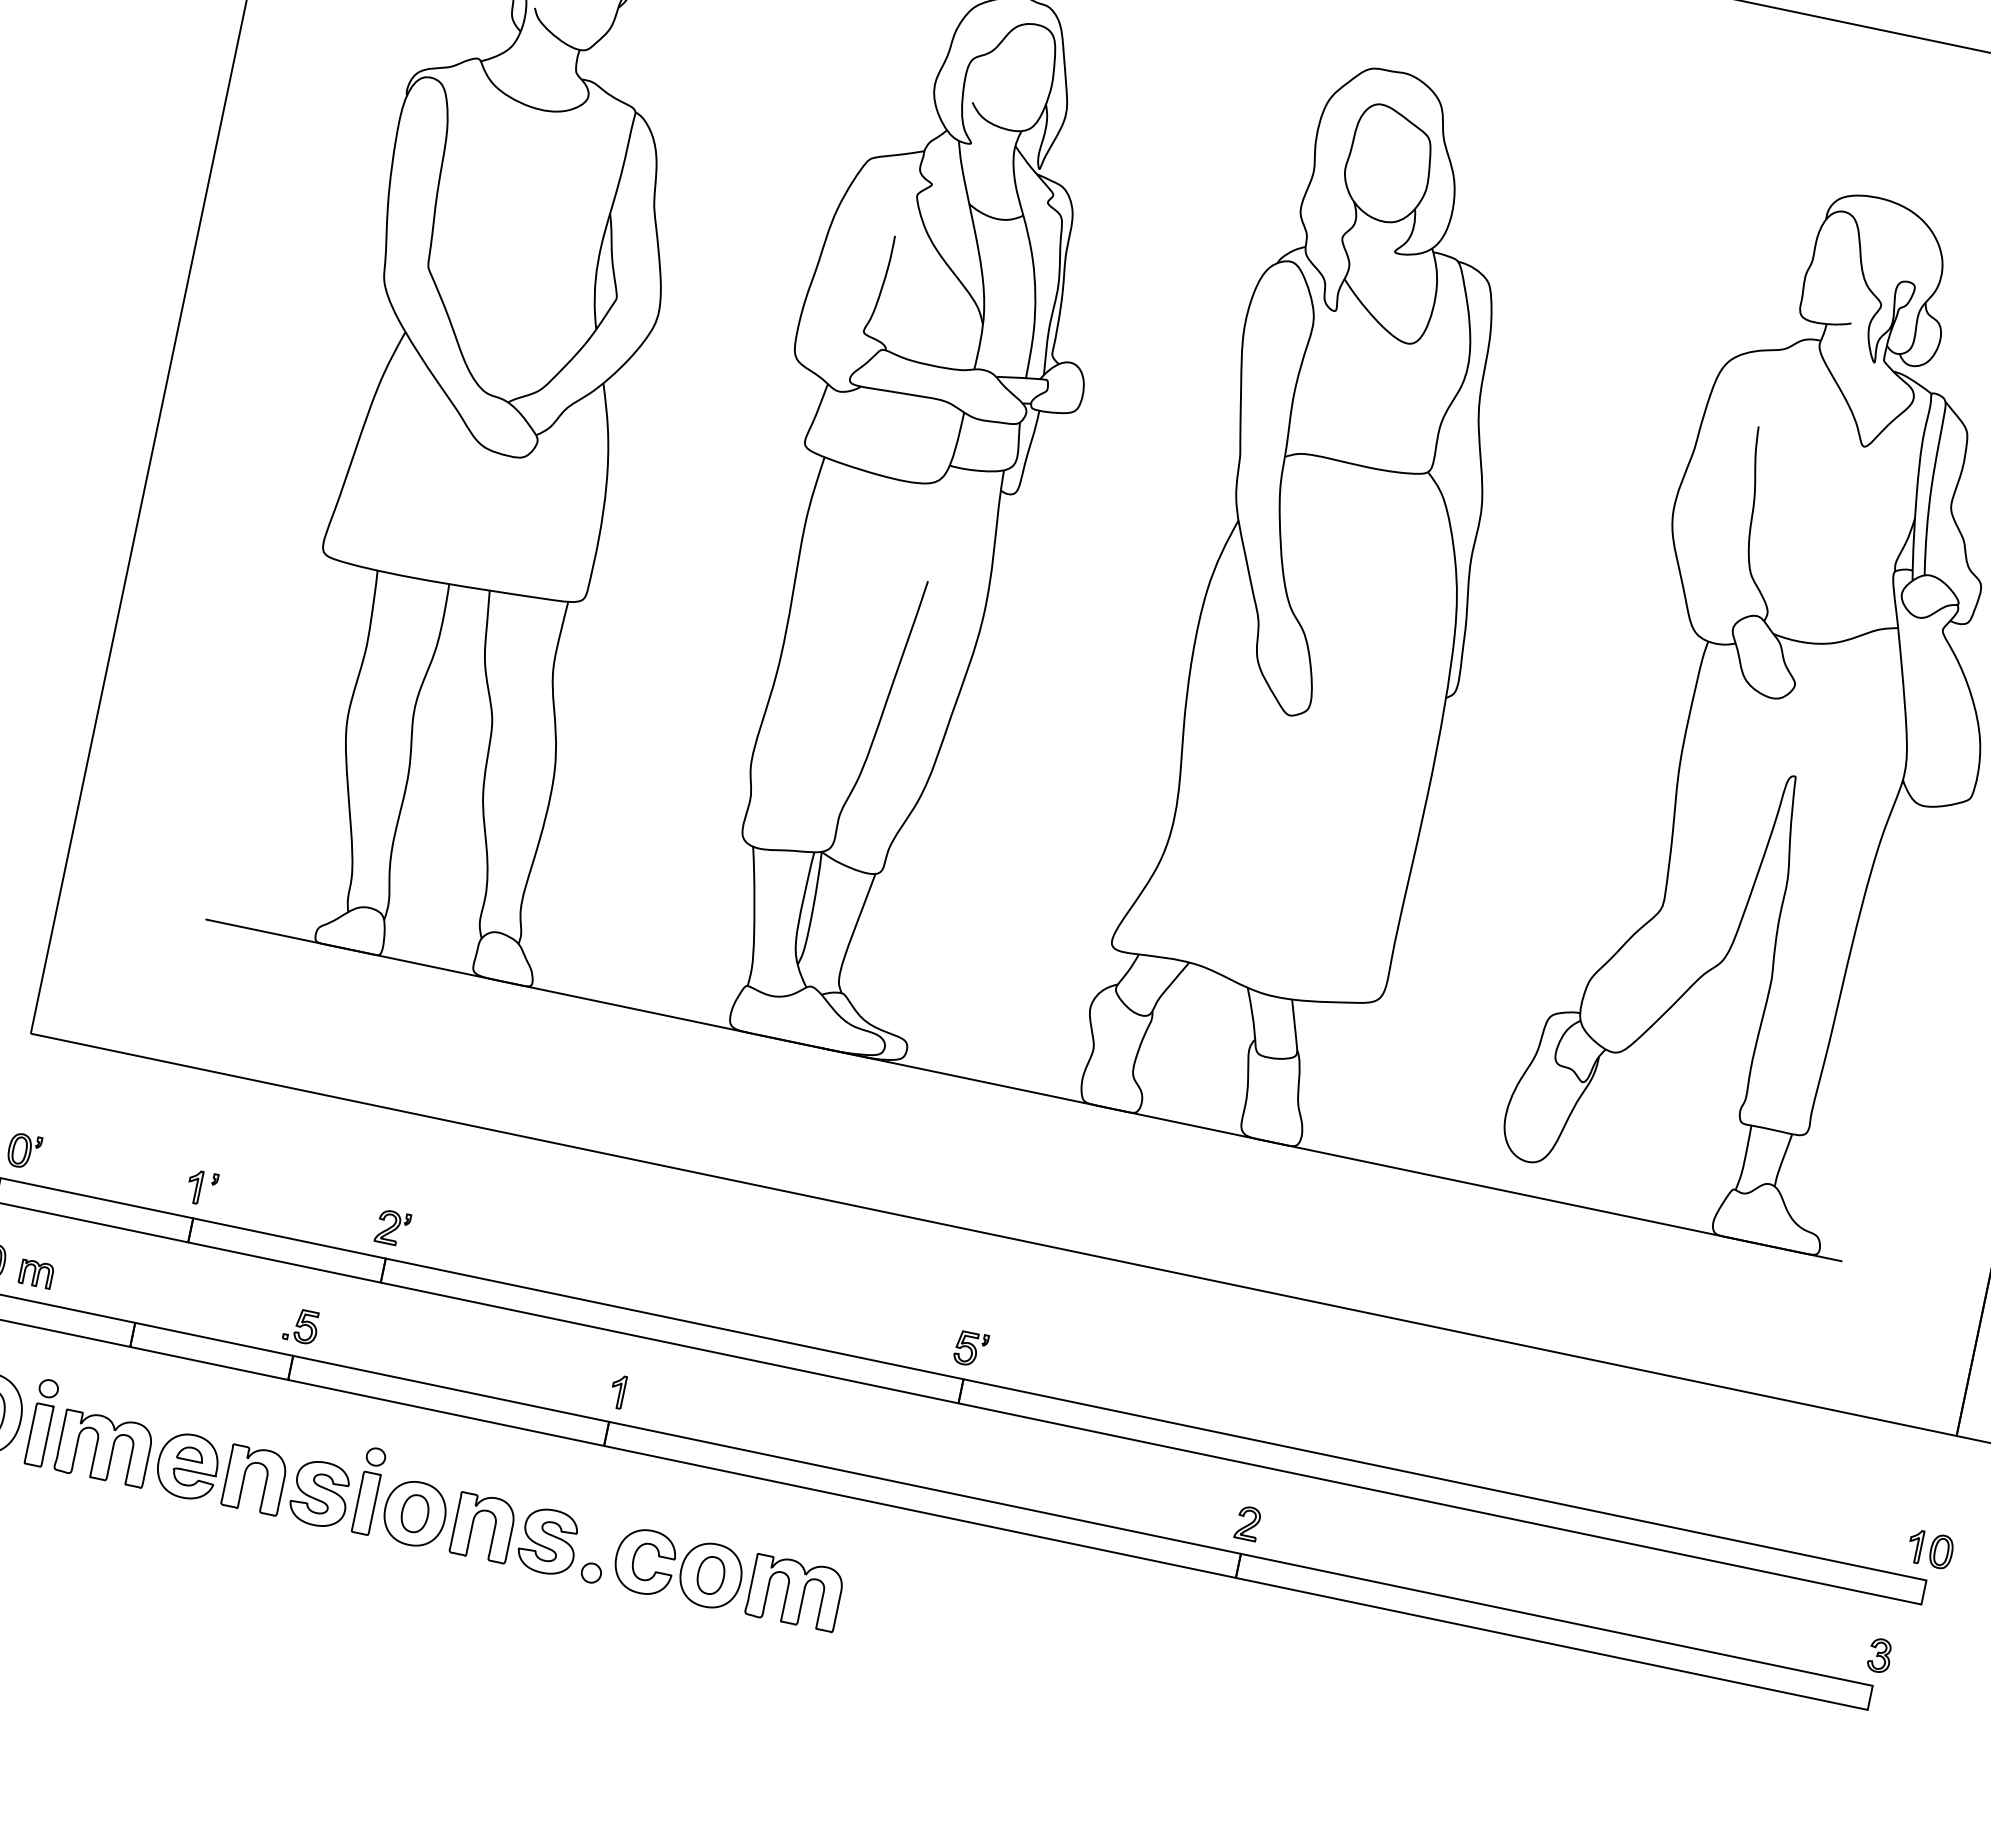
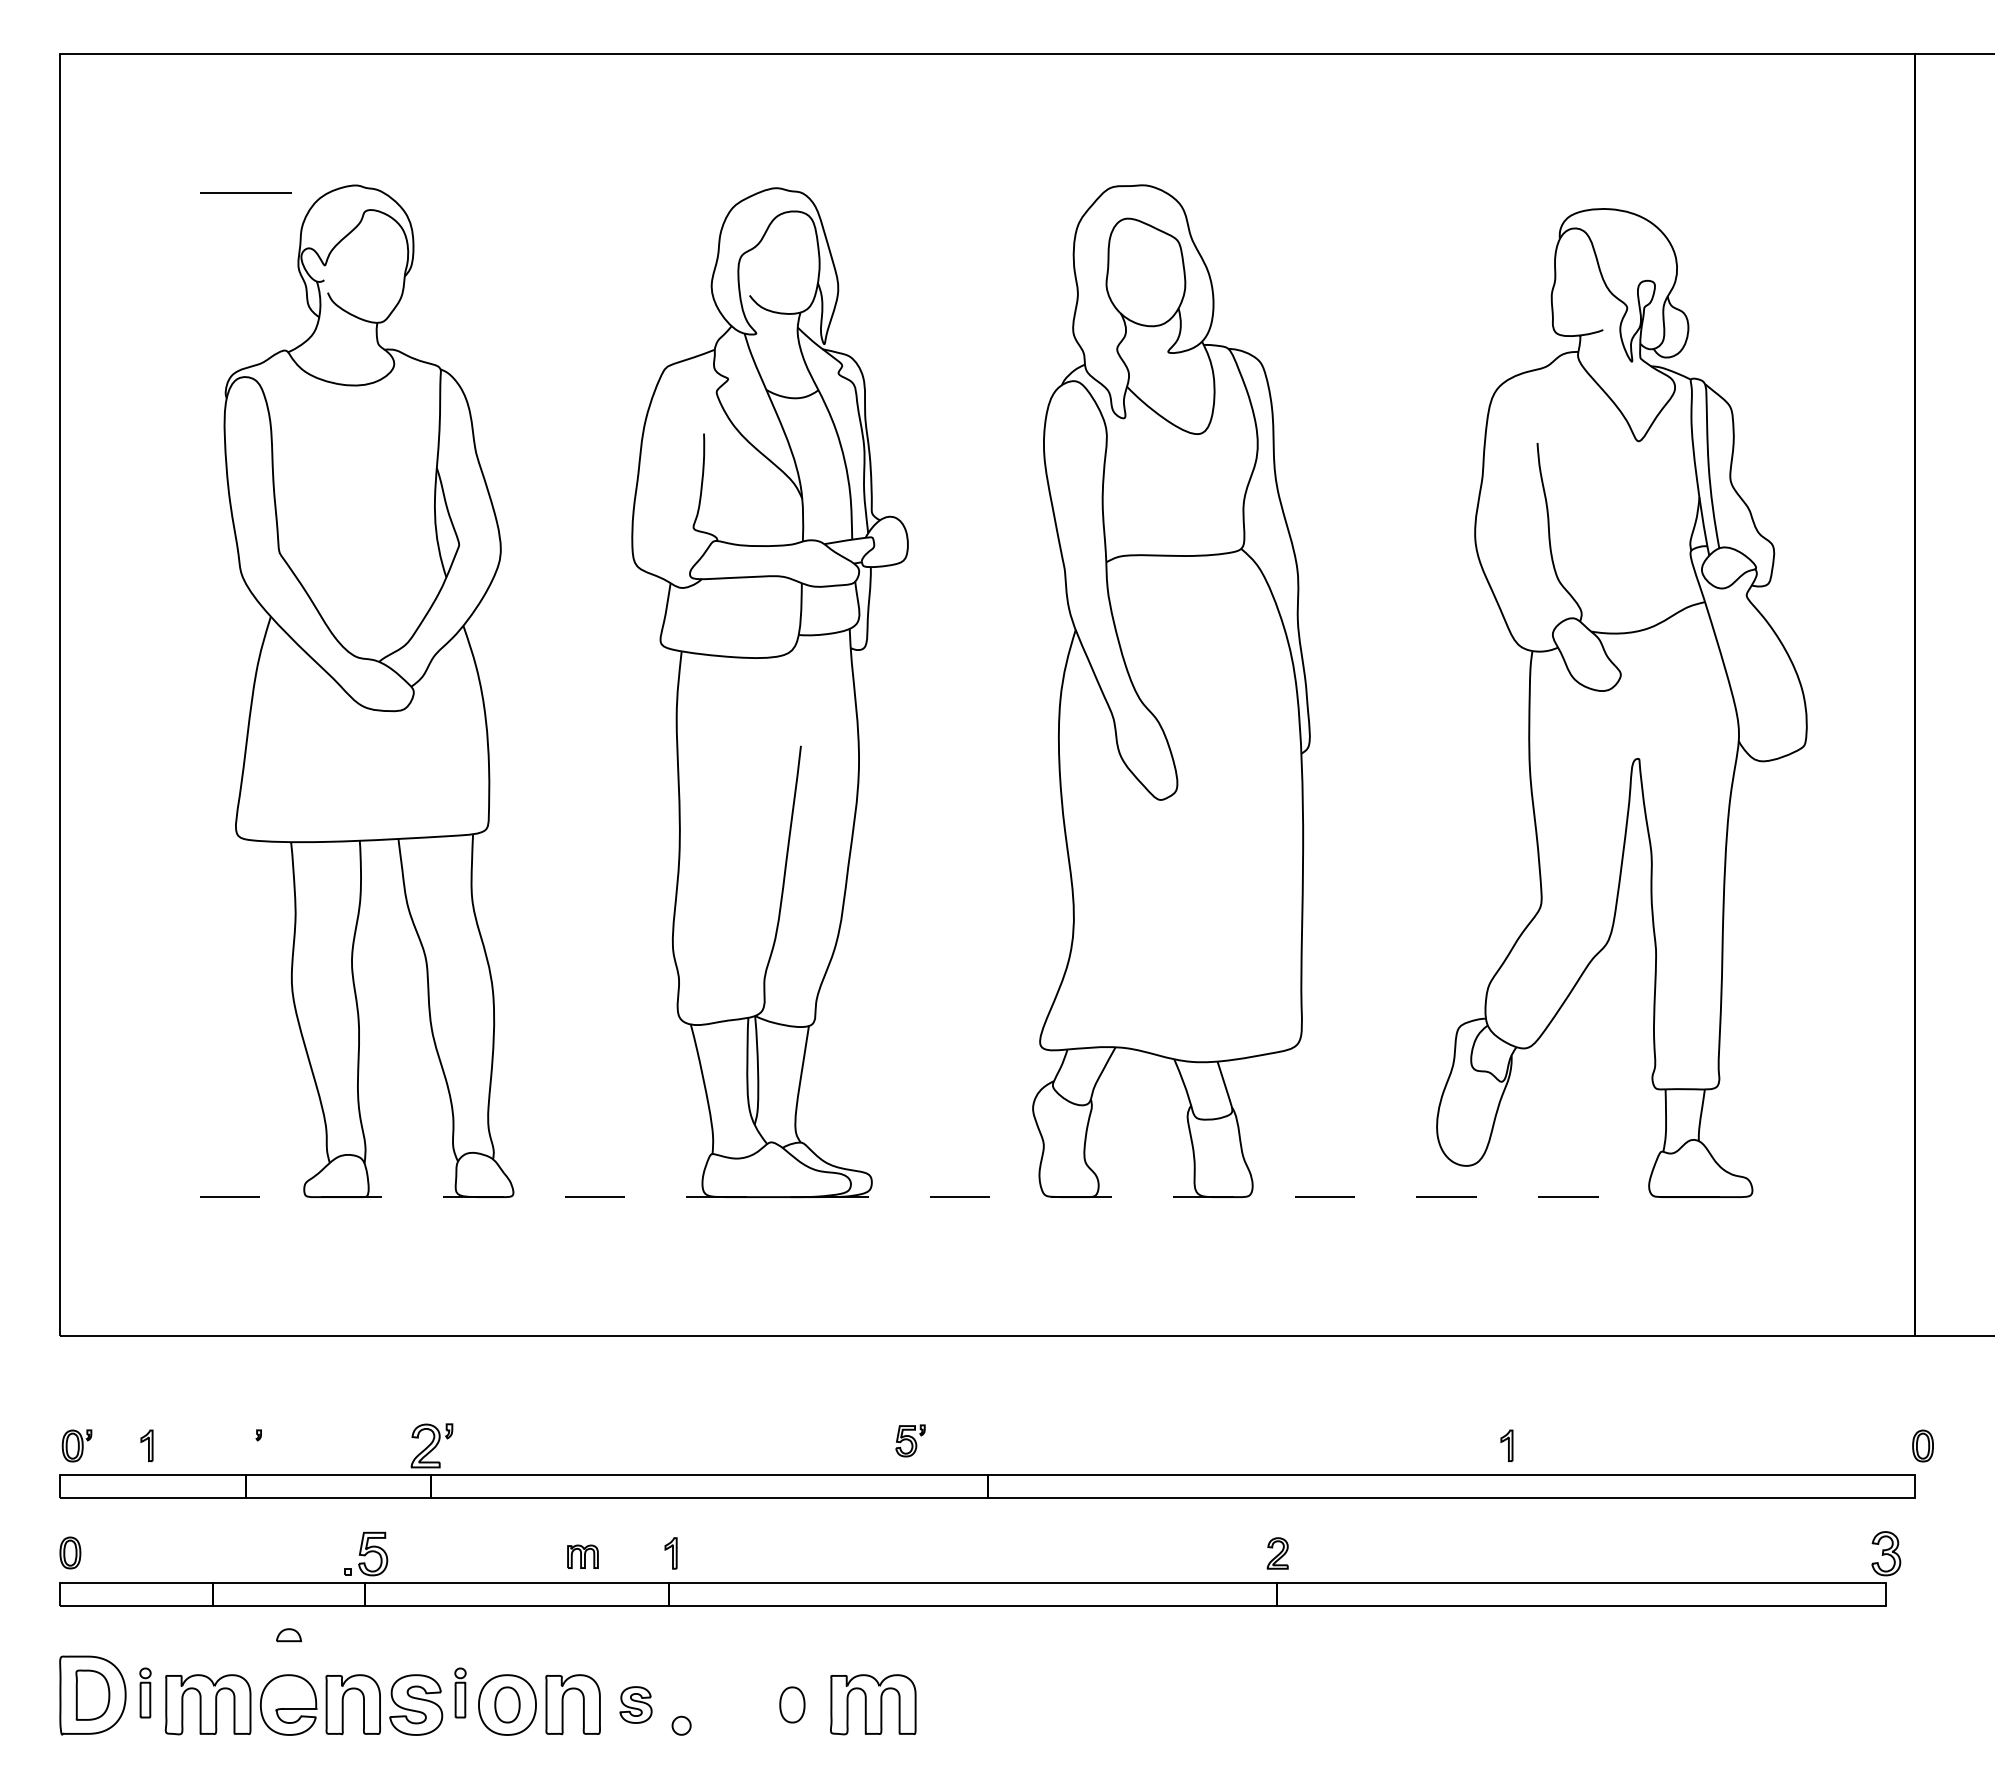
line: (1024, 1090) -> (988, 1197), solid -> dashed
part: (194, 1186) -> (146, 1445), moved
part: (392, 1227) -> (431, 1445), size x1.4
part: (36, 1273) -> (582, 1556), moved
part: (301, 1325) -> (366, 1553), size x1.4
part: (970, 1348) -> (910, 1440), moved
part: (41, 1422) -> (145, 1692), size x0.6
part: (191, 1454) -> (289, 1635), moved
part: (369, 1490) -> (460, 1692), size x0.6
part: (548, 1540) -> (635, 1704), size x0.6
part: (1915, 1545) -> (1506, 1445), moved
part: (677, 1568) -> (760, 1704), removed
part: (1880, 1655) -> (1886, 1553), size x1.4

